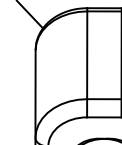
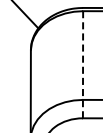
line: (87, 62) -> (83, 62), solid -> dashed

